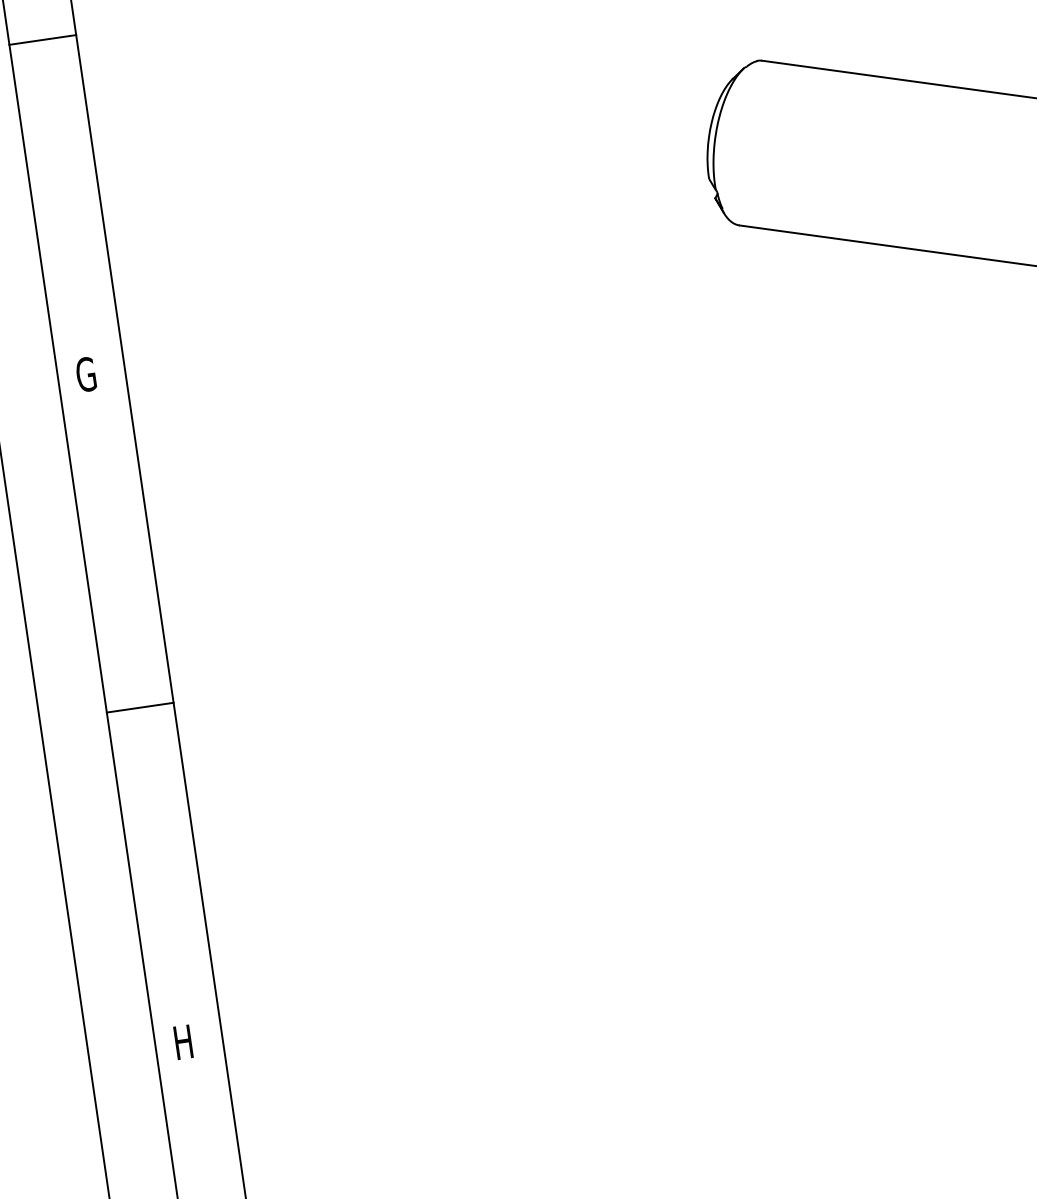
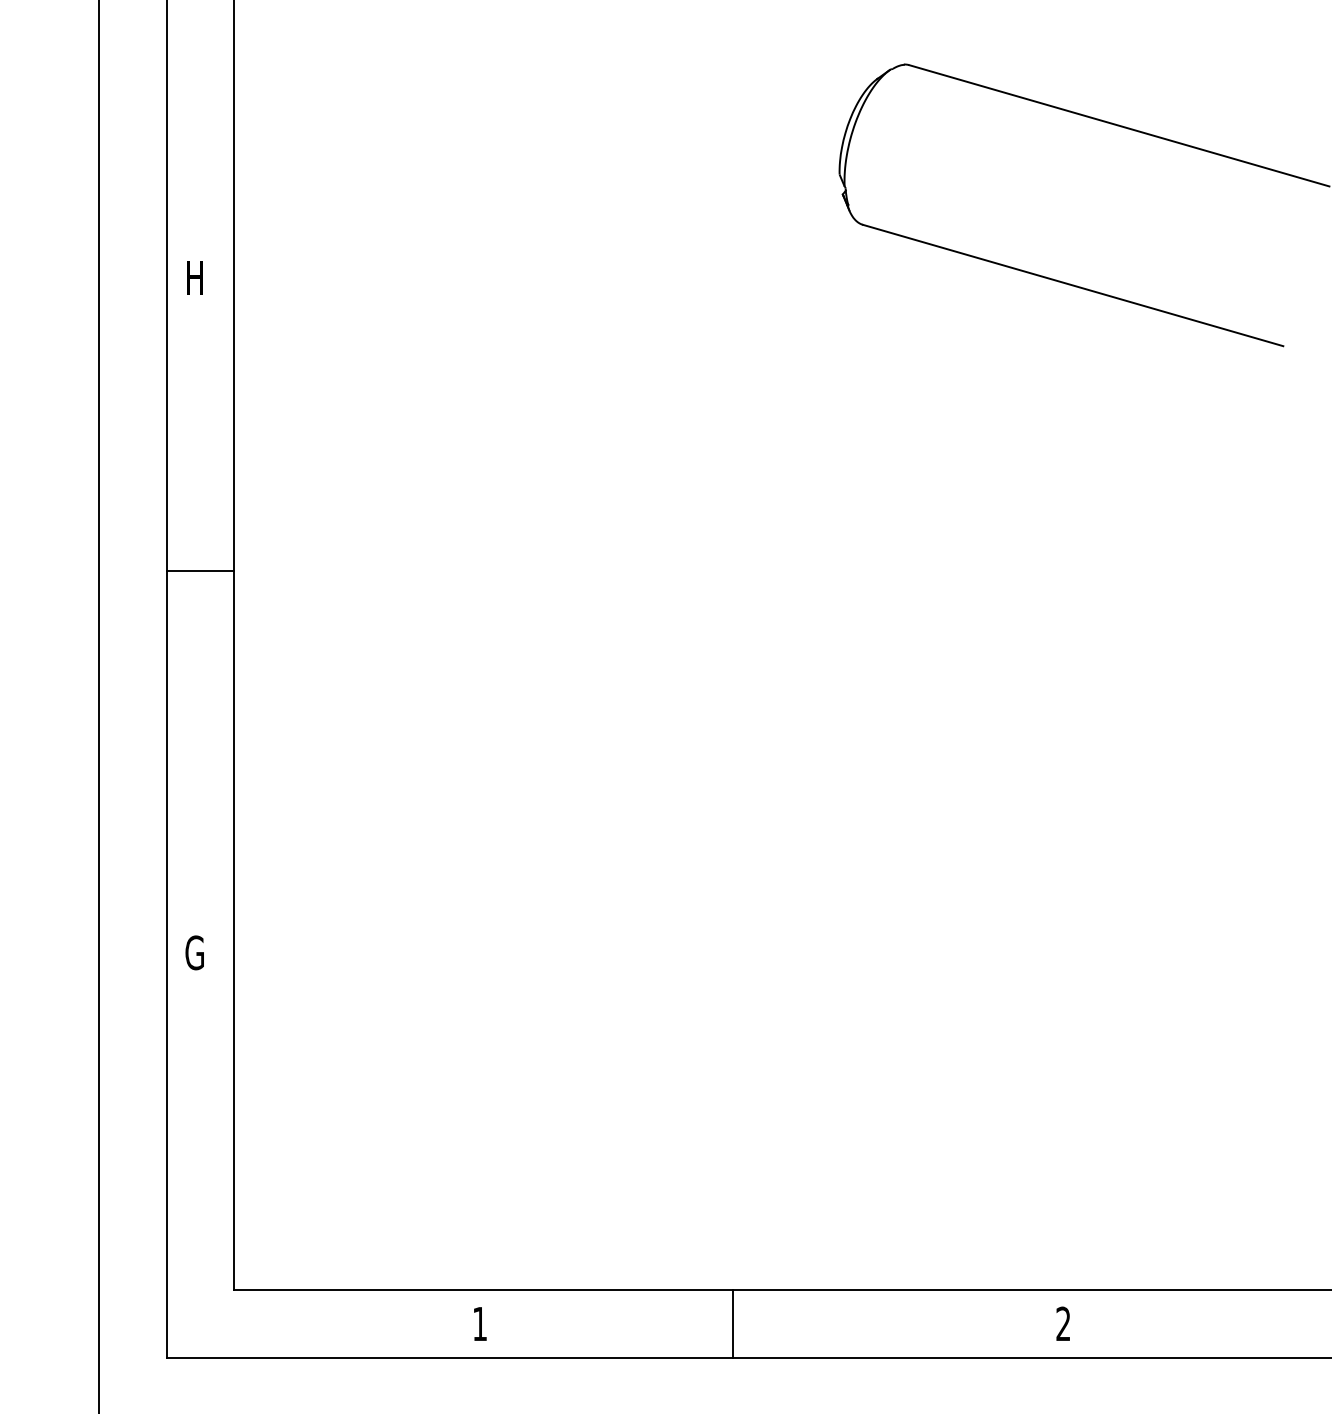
text: (85, 374) -> (194, 277), G -> H
line: (140, 707) -> (200, 571), moved
text: (183, 1041) -> (194, 952), H -> G

